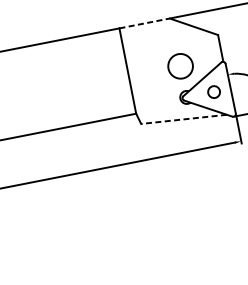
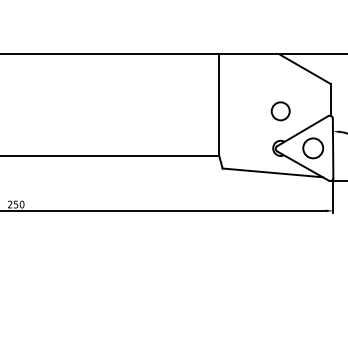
line: (144, 23) -> (249, 54), dashed -> solid
circle: (180, 66) -> (280, 111), size x0.62
circle: (214, 92) -> (313, 148), size x1.43
line: (183, 119) -> (272, 172), dashed -> solid

